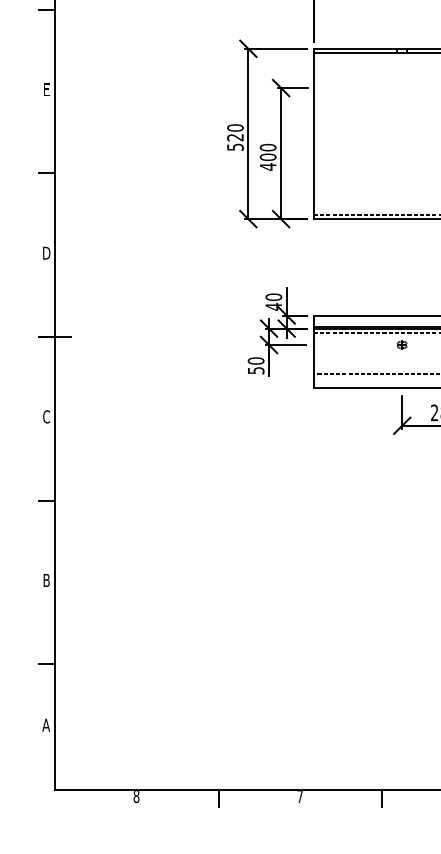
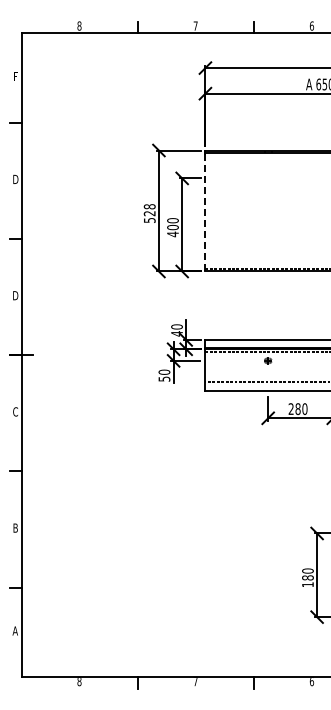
text: (46, 88) -> (15, 178), E -> D
text: (235, 127) -> (149, 206), 520 -> 528
line: (313, 136) -> (205, 212), solid -> dashed

